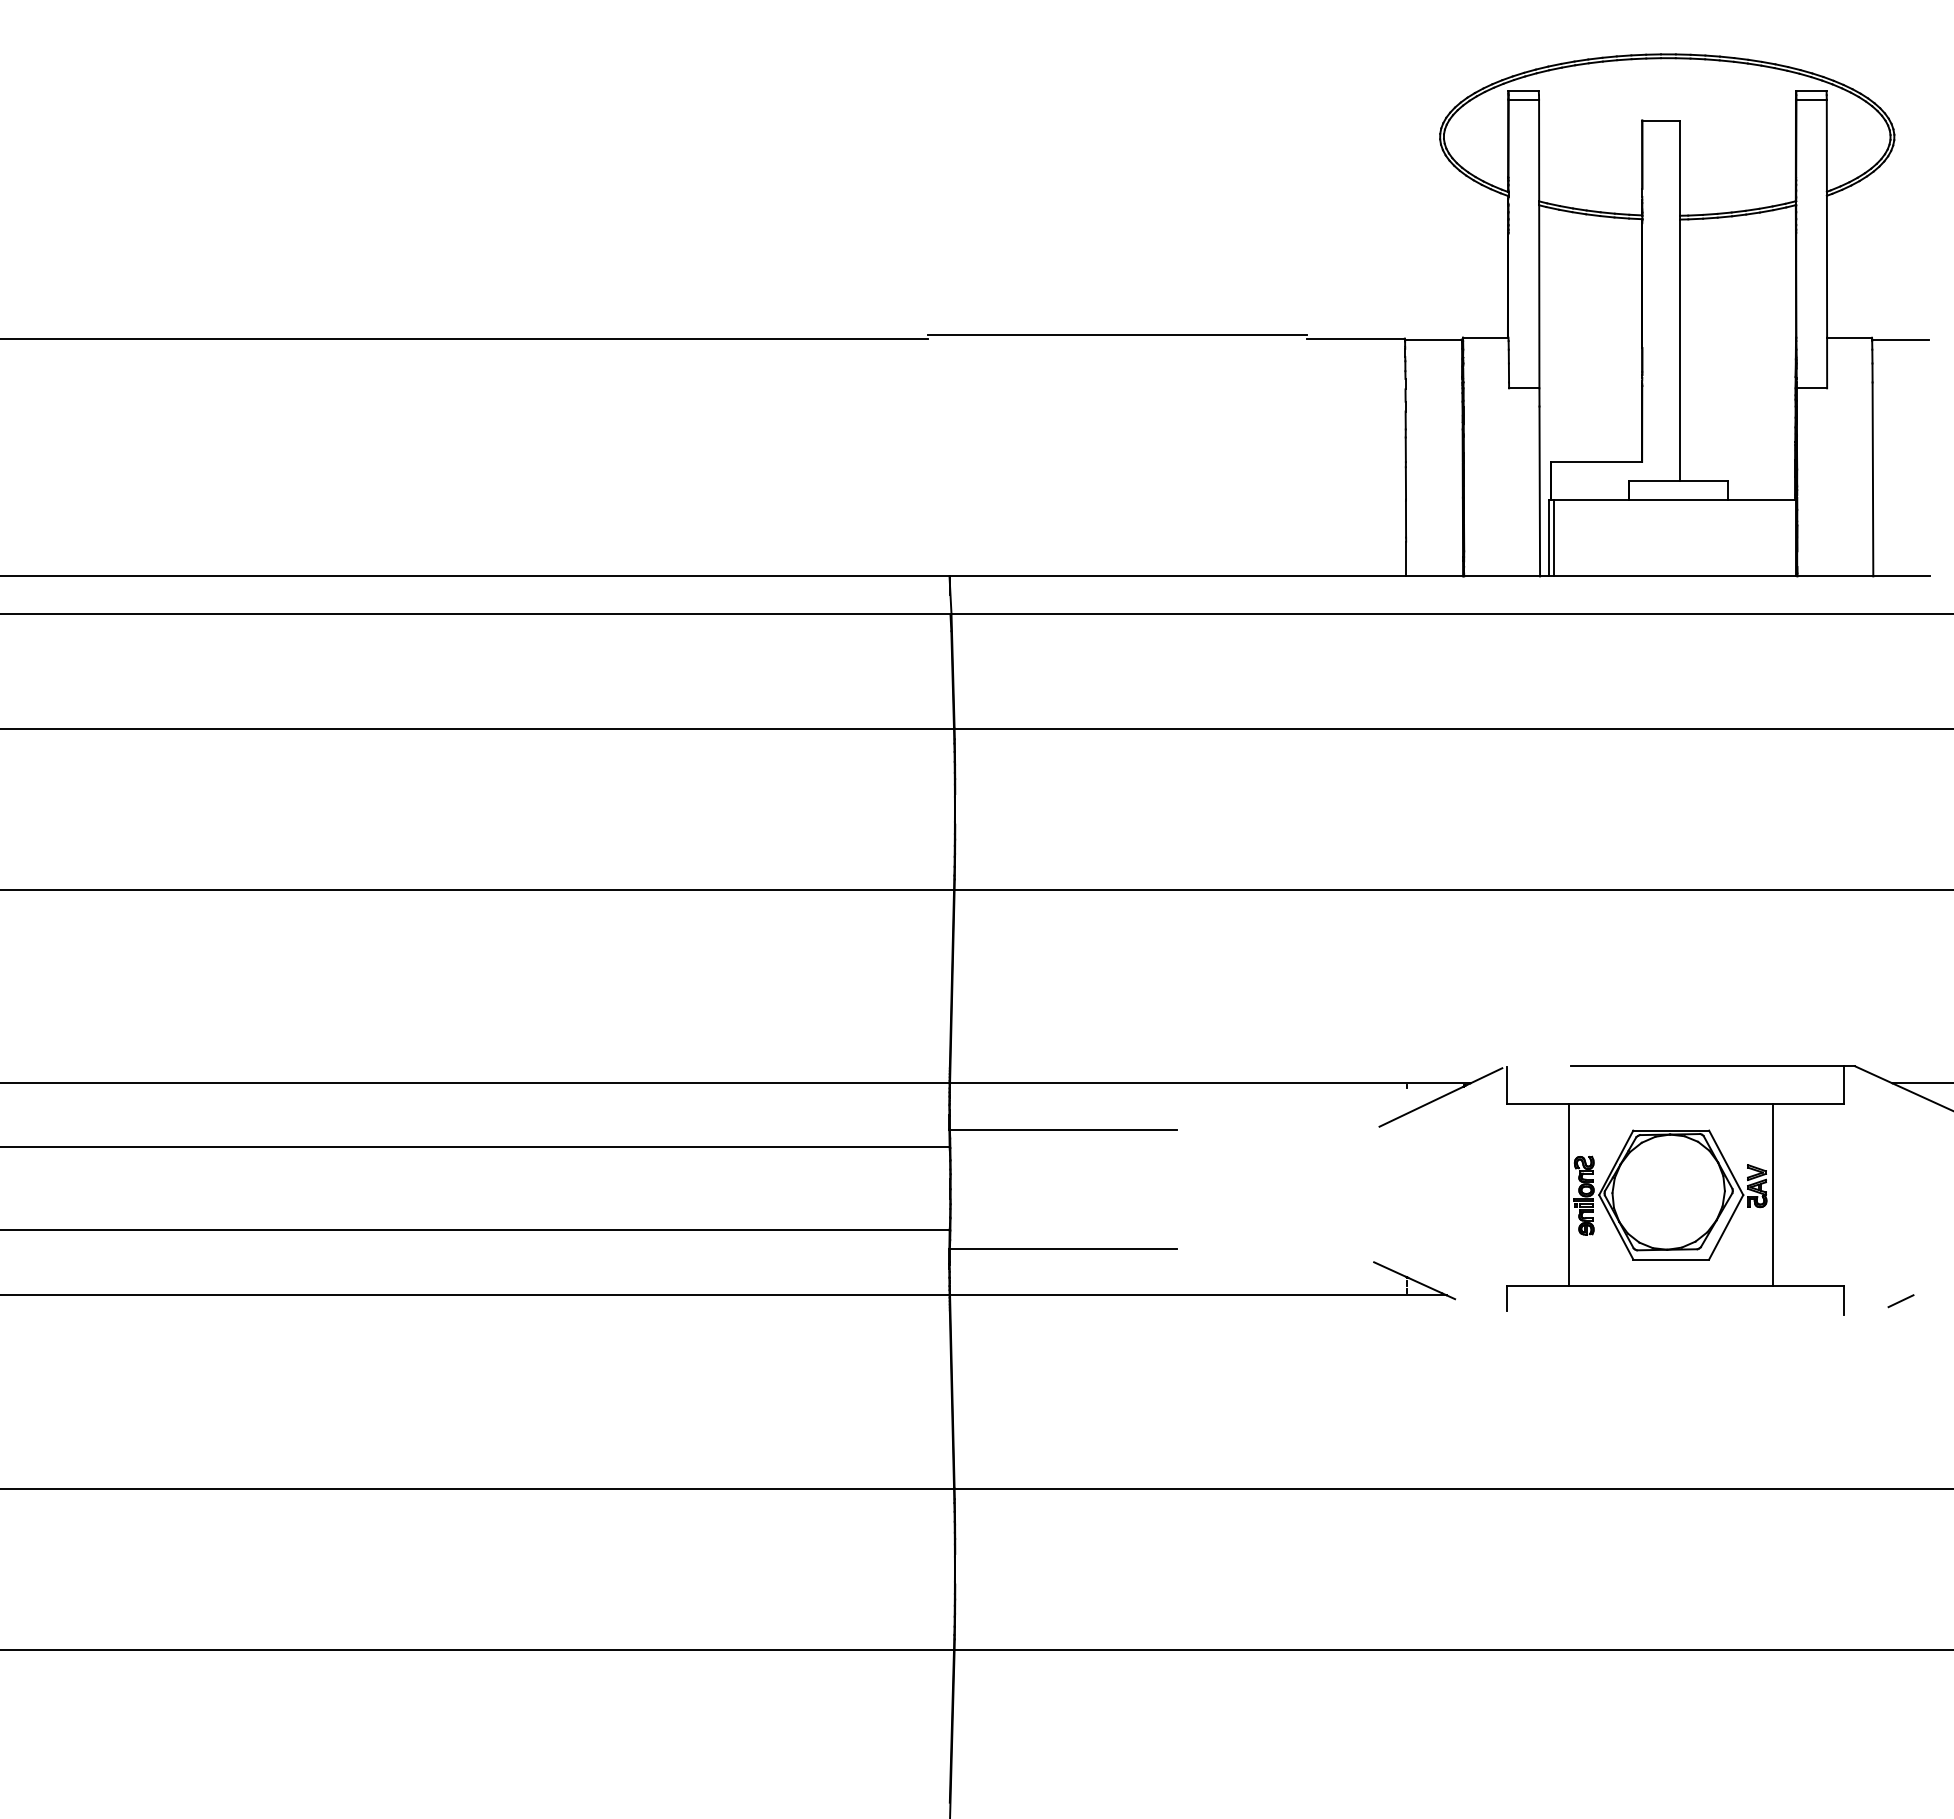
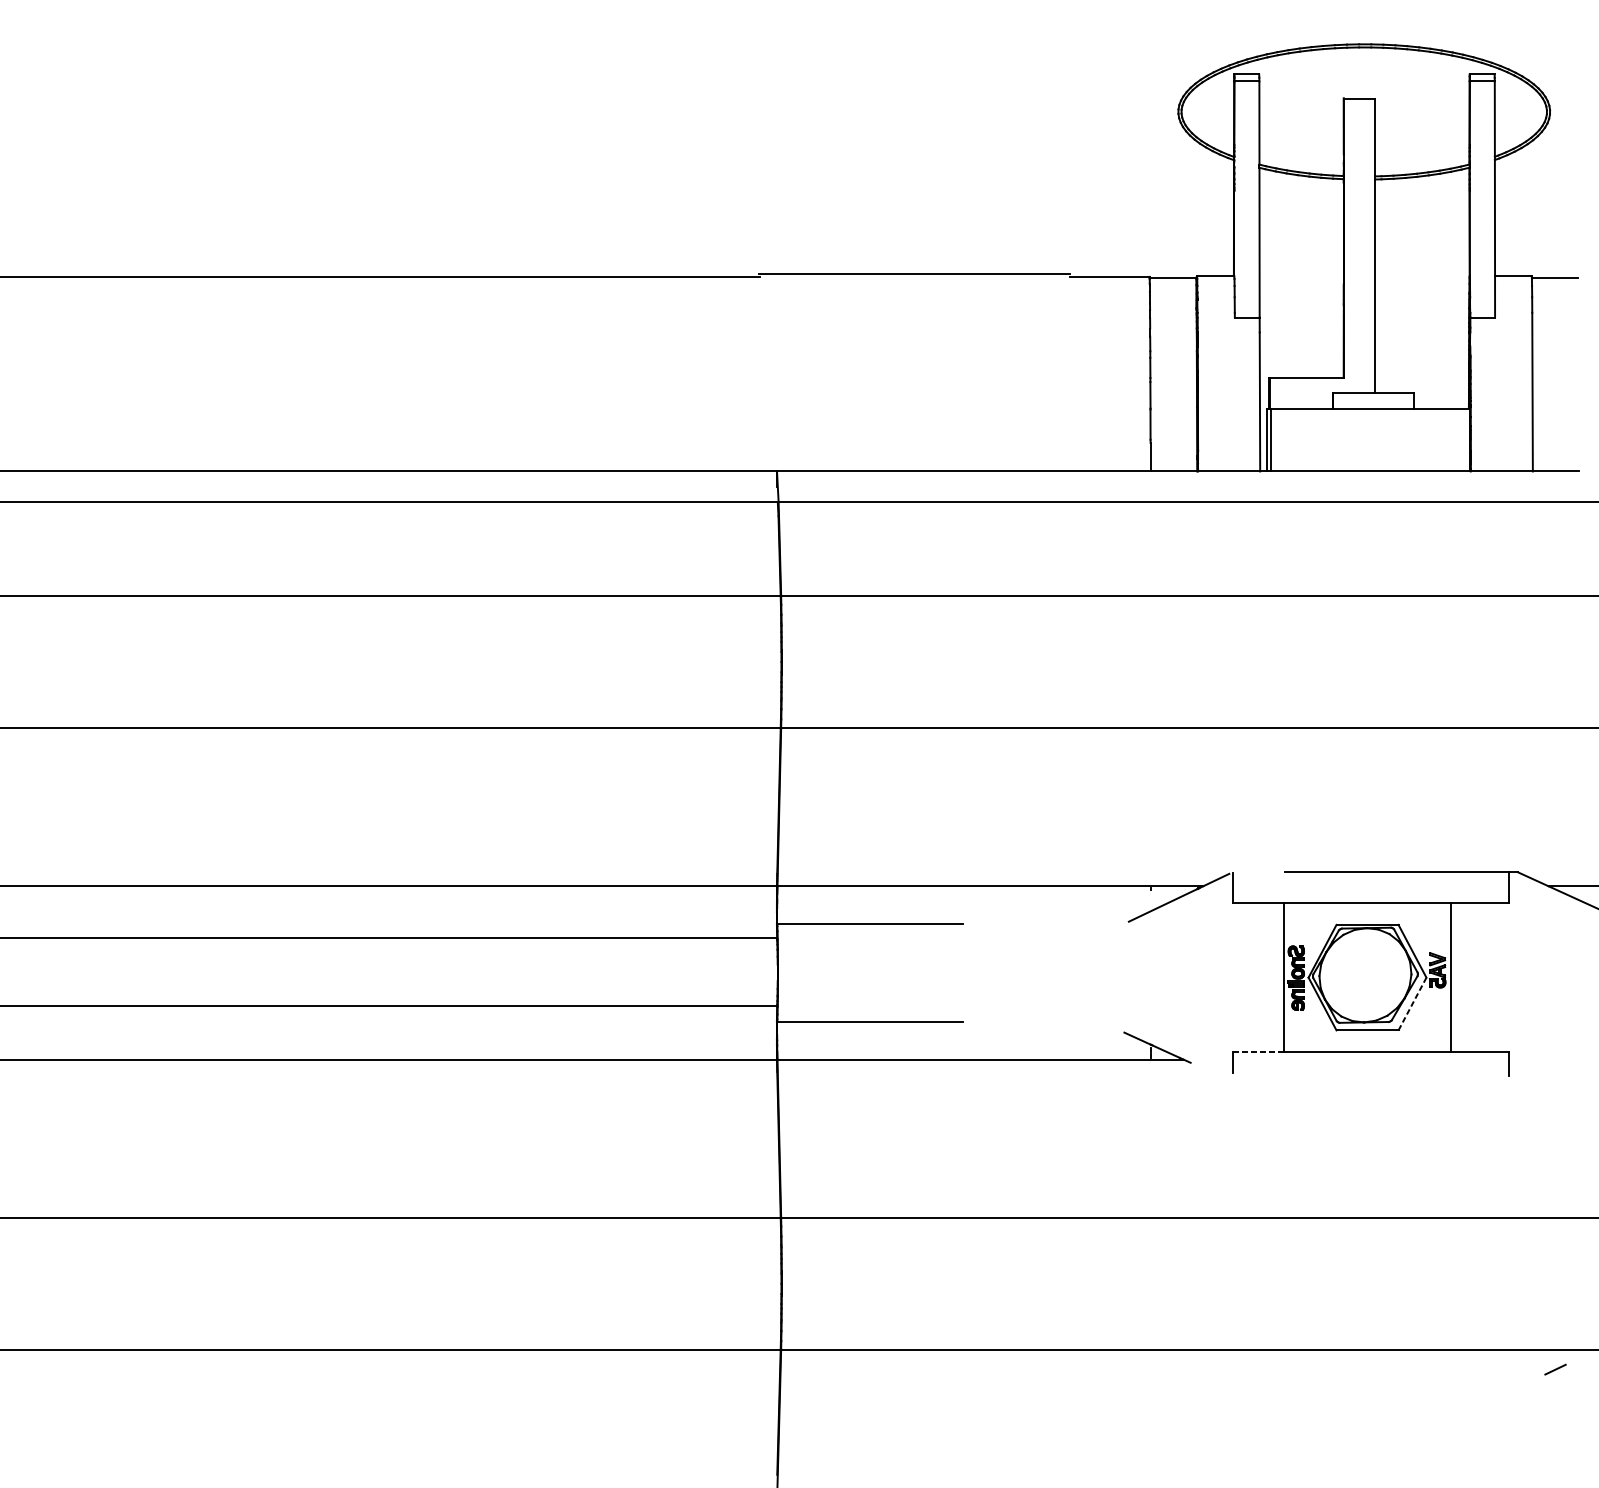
line: (1726, 1226) -> (1412, 1003), solid -> dashed
line: (1538, 1286) -> (1258, 1052), solid -> dashed
line: (1900, 1301) -> (1555, 1369), moved

